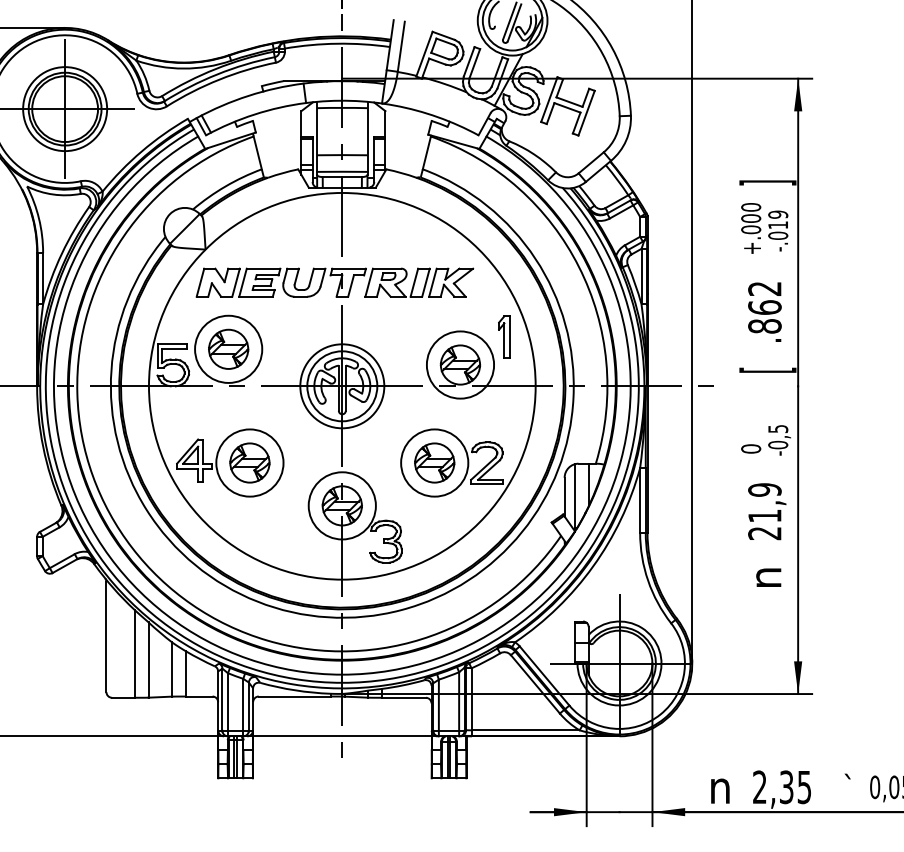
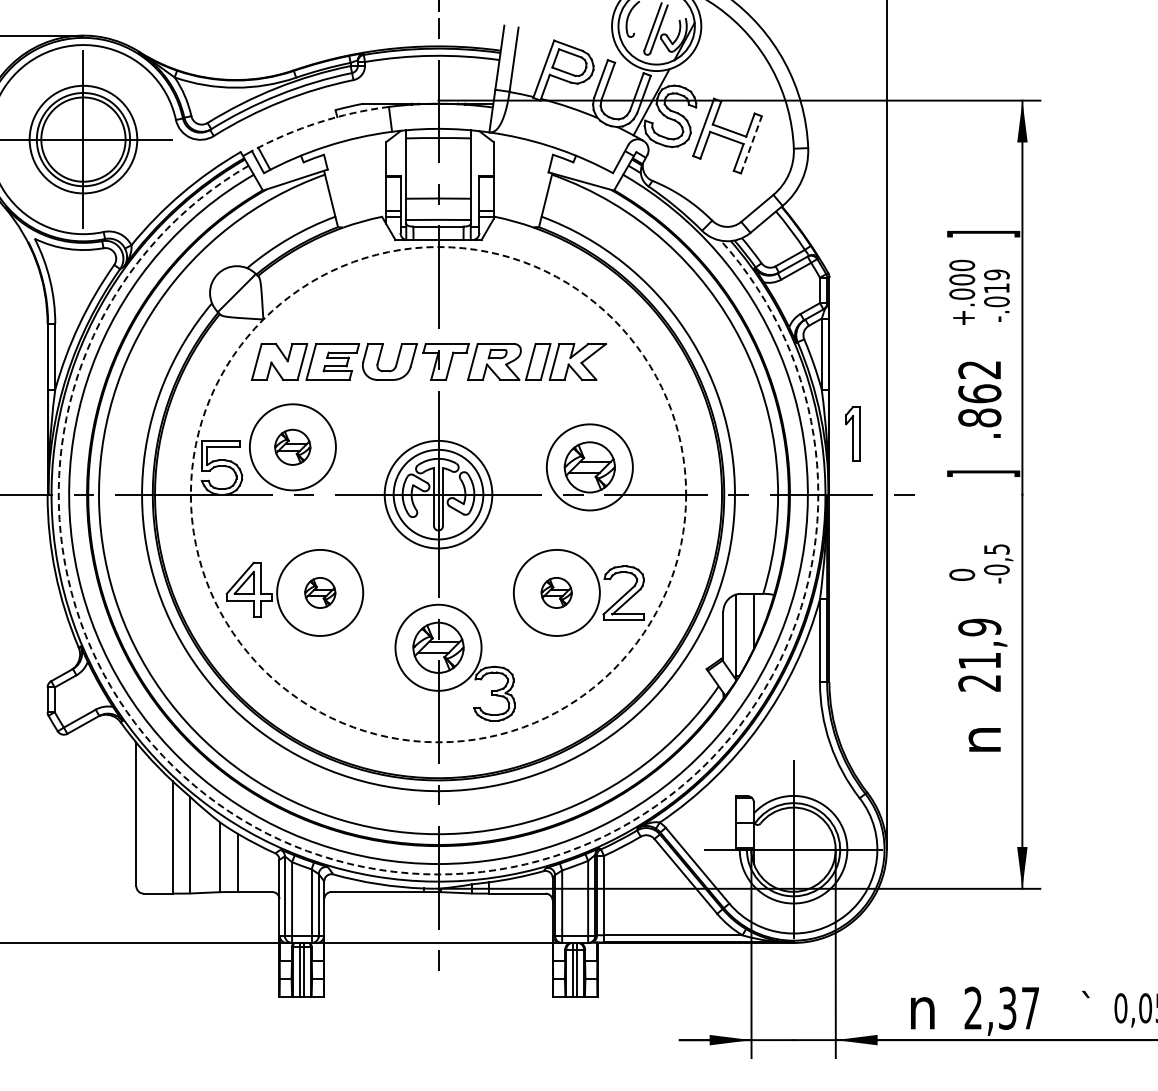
arc: (248, 95) -> (318, 122), solid -> dashed
line: (586, 112) -> (751, 144), solid -> dashed
part: (503, 337) -> (852, 433), moved
part: (228, 349) -> (292, 447), size x0.7
text: (767, 369) -> (983, 473), [ -> ]
circle: (342, 386) -> (438, 494), solid -> dashed
part: (250, 462) -> (320, 592), size x0.6
part: (434, 462) -> (556, 592), size x0.6
arc: (296, 678) -> (379, 869), solid -> dashed
text: (804, 787) -> (1030, 1008), 2,35 -> 2,37

